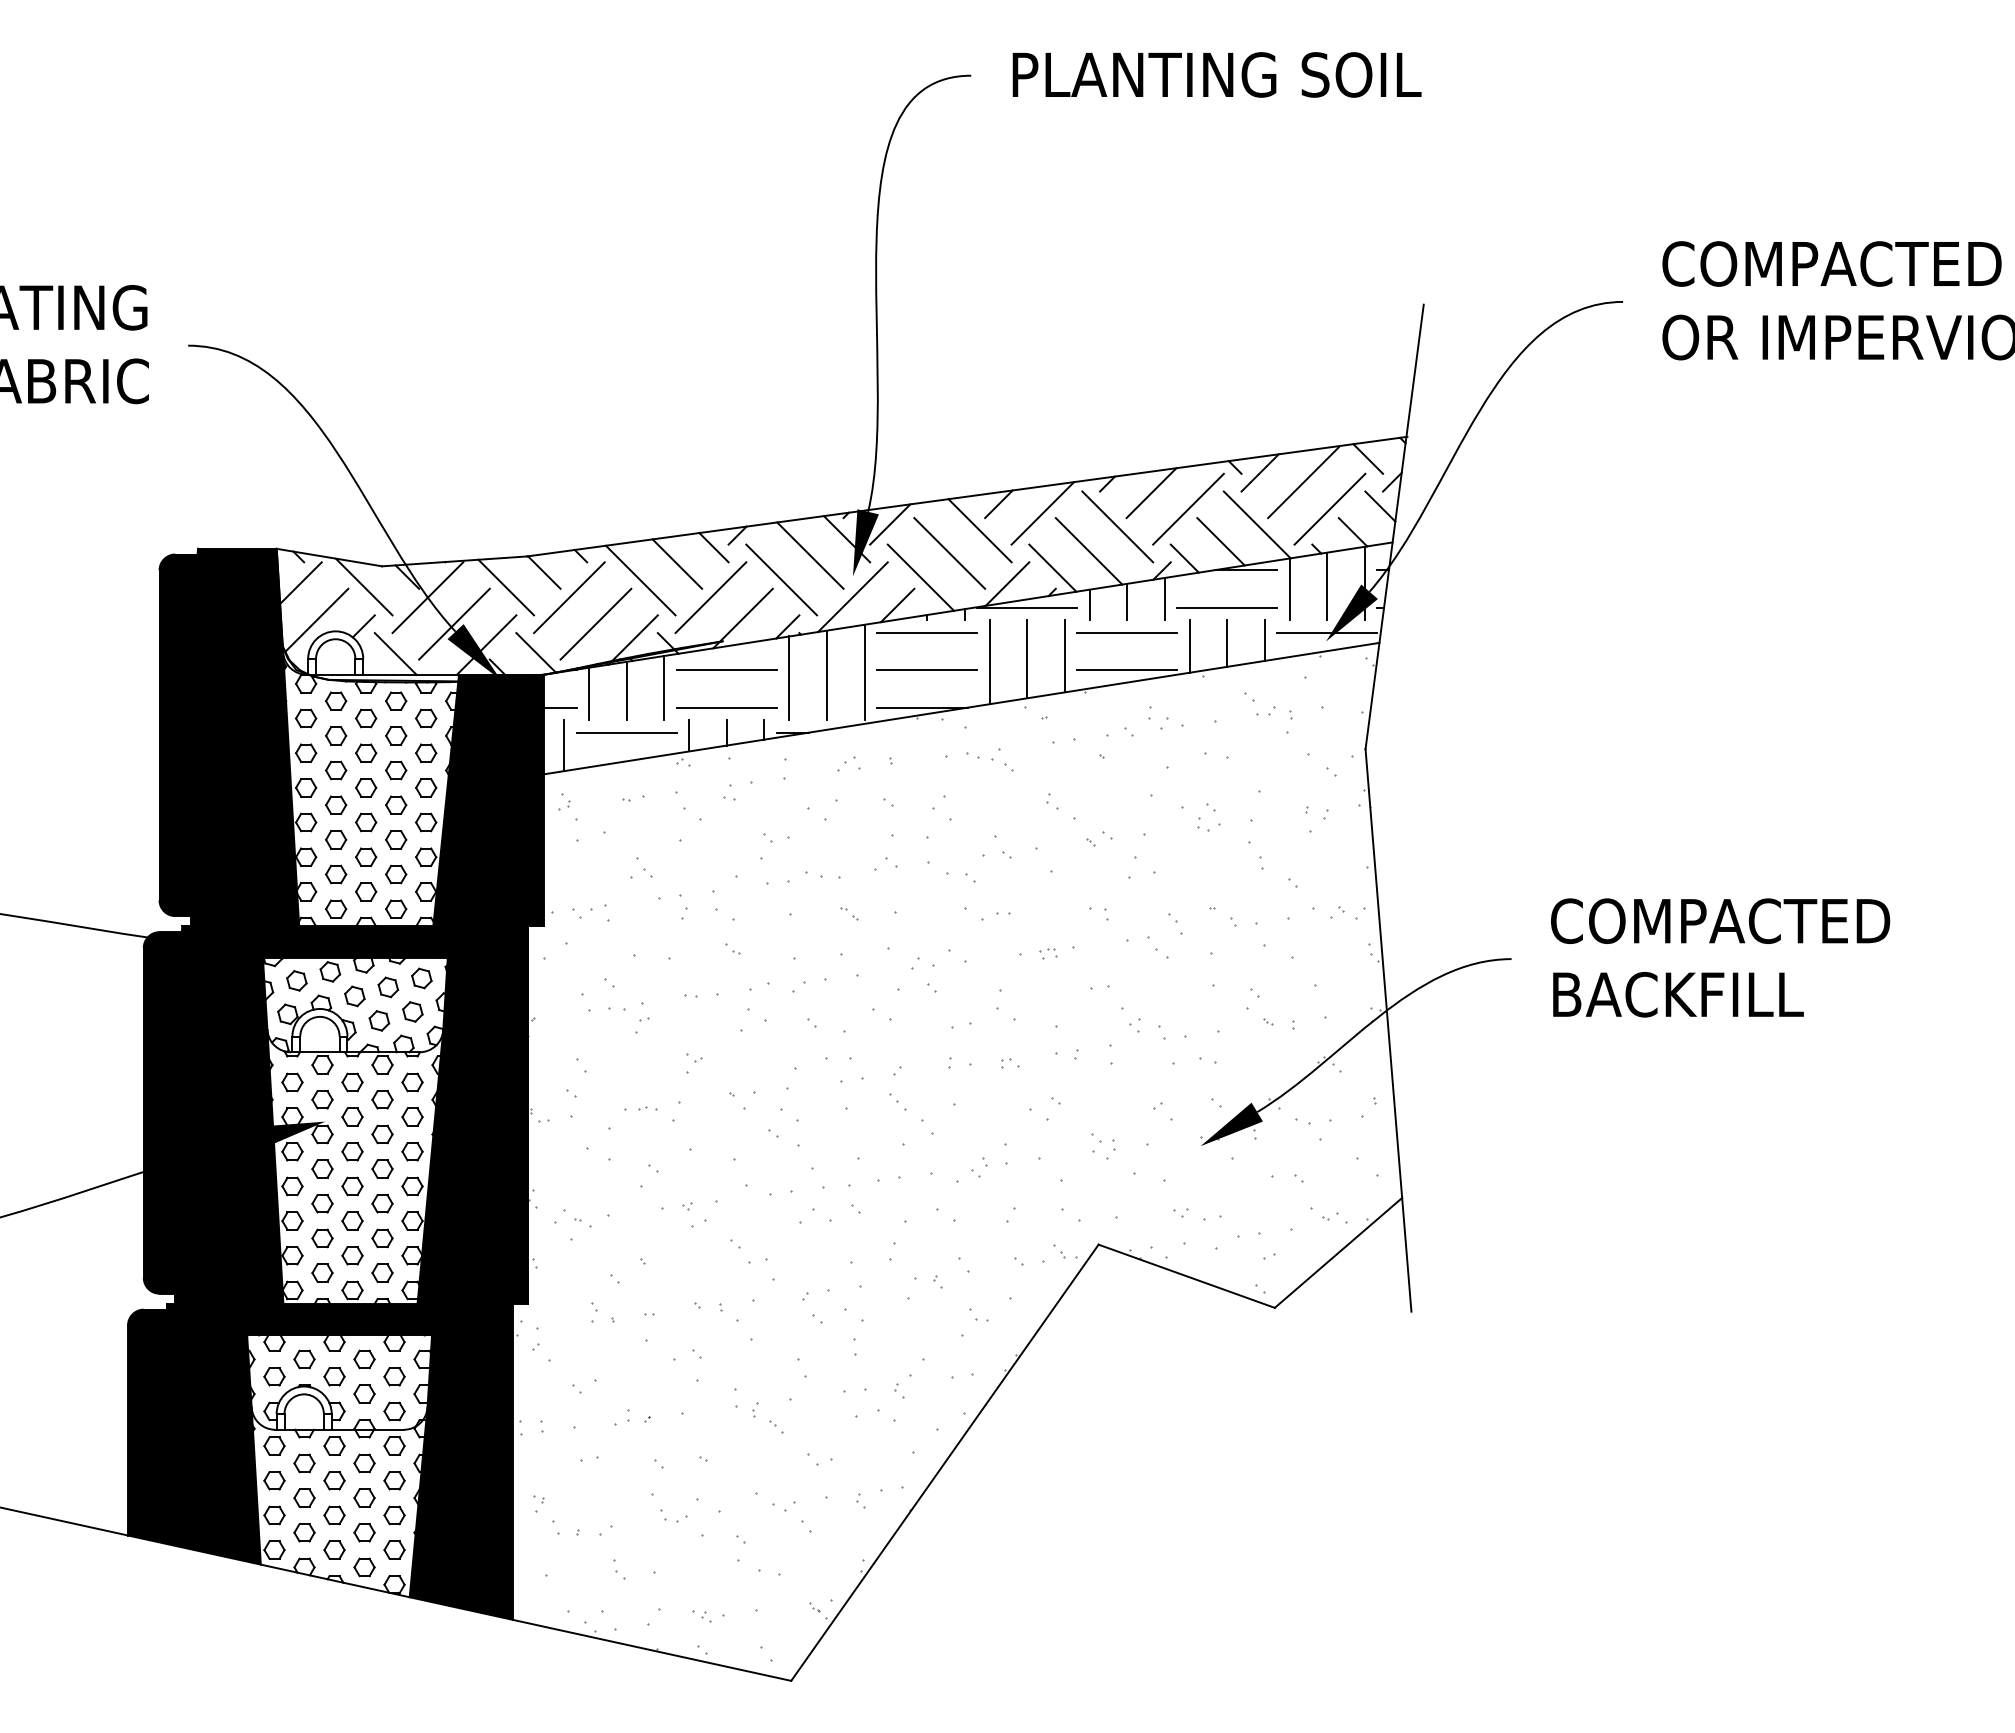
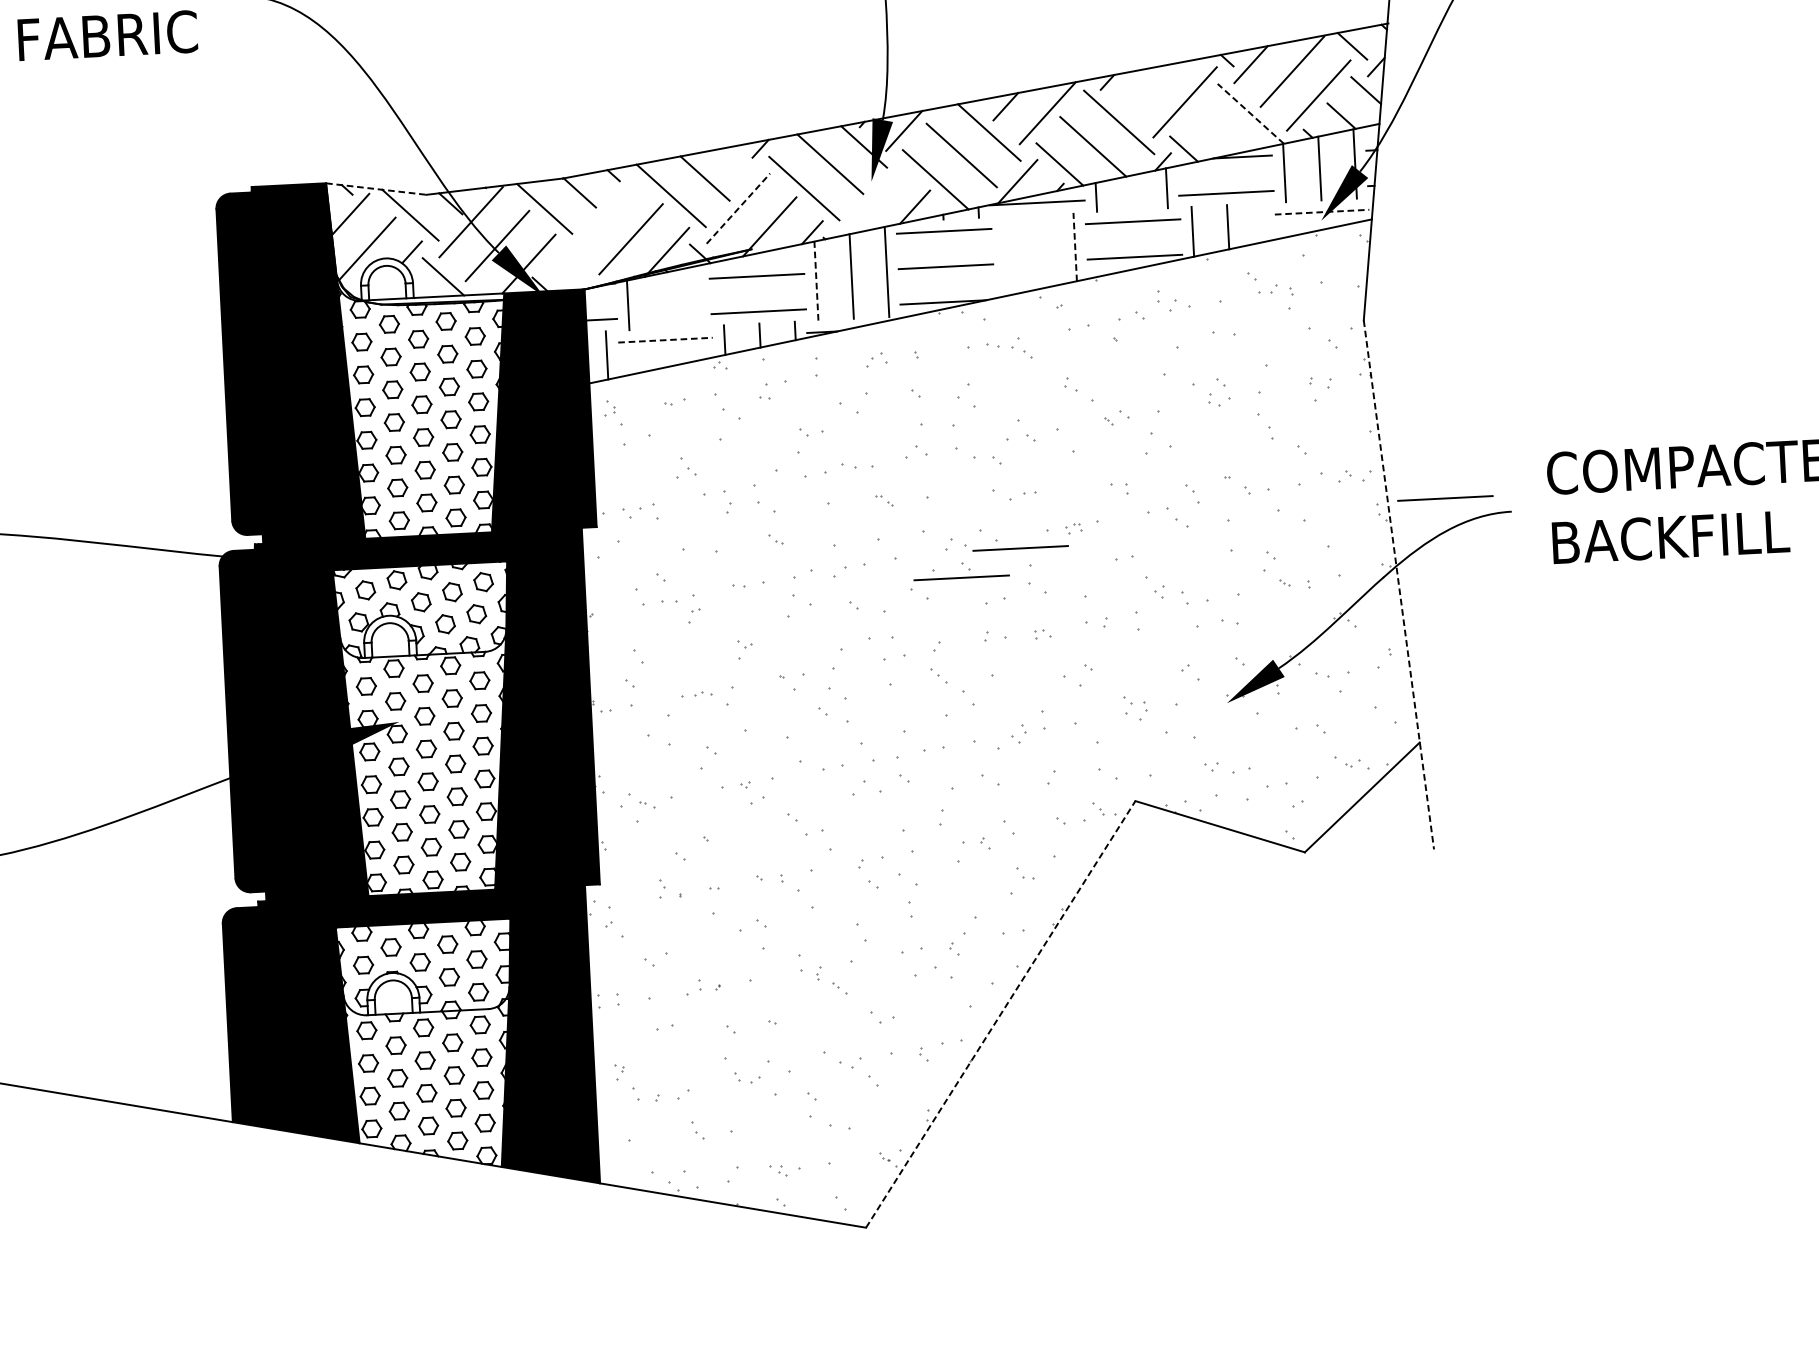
line: (1151, 493) -> (1149, 89), removed
line: (1256, 524) -> (1250, 113), solid -> dashed
line: (1220, 541) -> (1216, 131), removed
line: (713, 547) -> (738, 161), removed
line: (329, 557) -> (376, 188), solid -> dashed
line: (569, 597) -> (604, 215), removed
line: (711, 597) -> (738, 208), solid -> dashed
line: (852, 597) -> (872, 201), removed
line: (1127, 601) -> (1131, 192), removed
line: (1327, 632) -> (1322, 212), solid -> dashed
line: (1264, 640) -> (1263, 222), removed
line: (536, 652) -> (576, 268), removed
line: (1064, 655) -> (1075, 246), solid -> dashed
line: (1027, 659) -> (1040, 251), removed
line: (989, 662) -> (1004, 256), removed
line: (789, 678) -> (816, 281), solid -> dashed
line: (664, 687) -> (698, 295), removed
line: (626, 690) -> (663, 300), removed
line: (627, 732) -> (666, 339), solid -> dashed
line: (1441, 941) -> (1444, 498), added
line: (990, 971) -> (1020, 548), added
line: (926, 999) -> (961, 577), added
line: (1388, 1030) -> (1398, 584), solid -> dashed
line: (944, 1462) -> (1000, 1014), solid -> dashed

